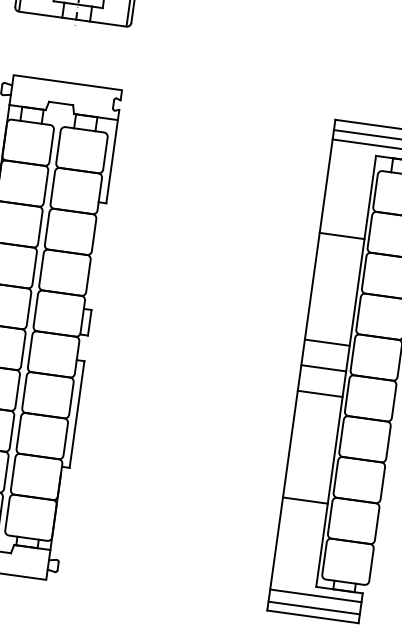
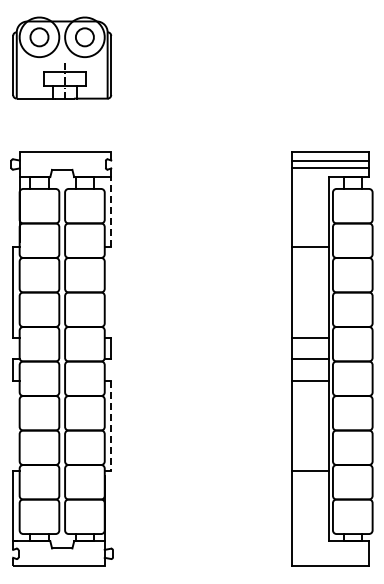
line: (112, 160) -> (111, 211), solid -> dashed
line: (77, 415) -> (111, 426), solid -> dashed
line: (315, 595) -> (329, 548), removed
line: (313, 607) -> (329, 558), removed

